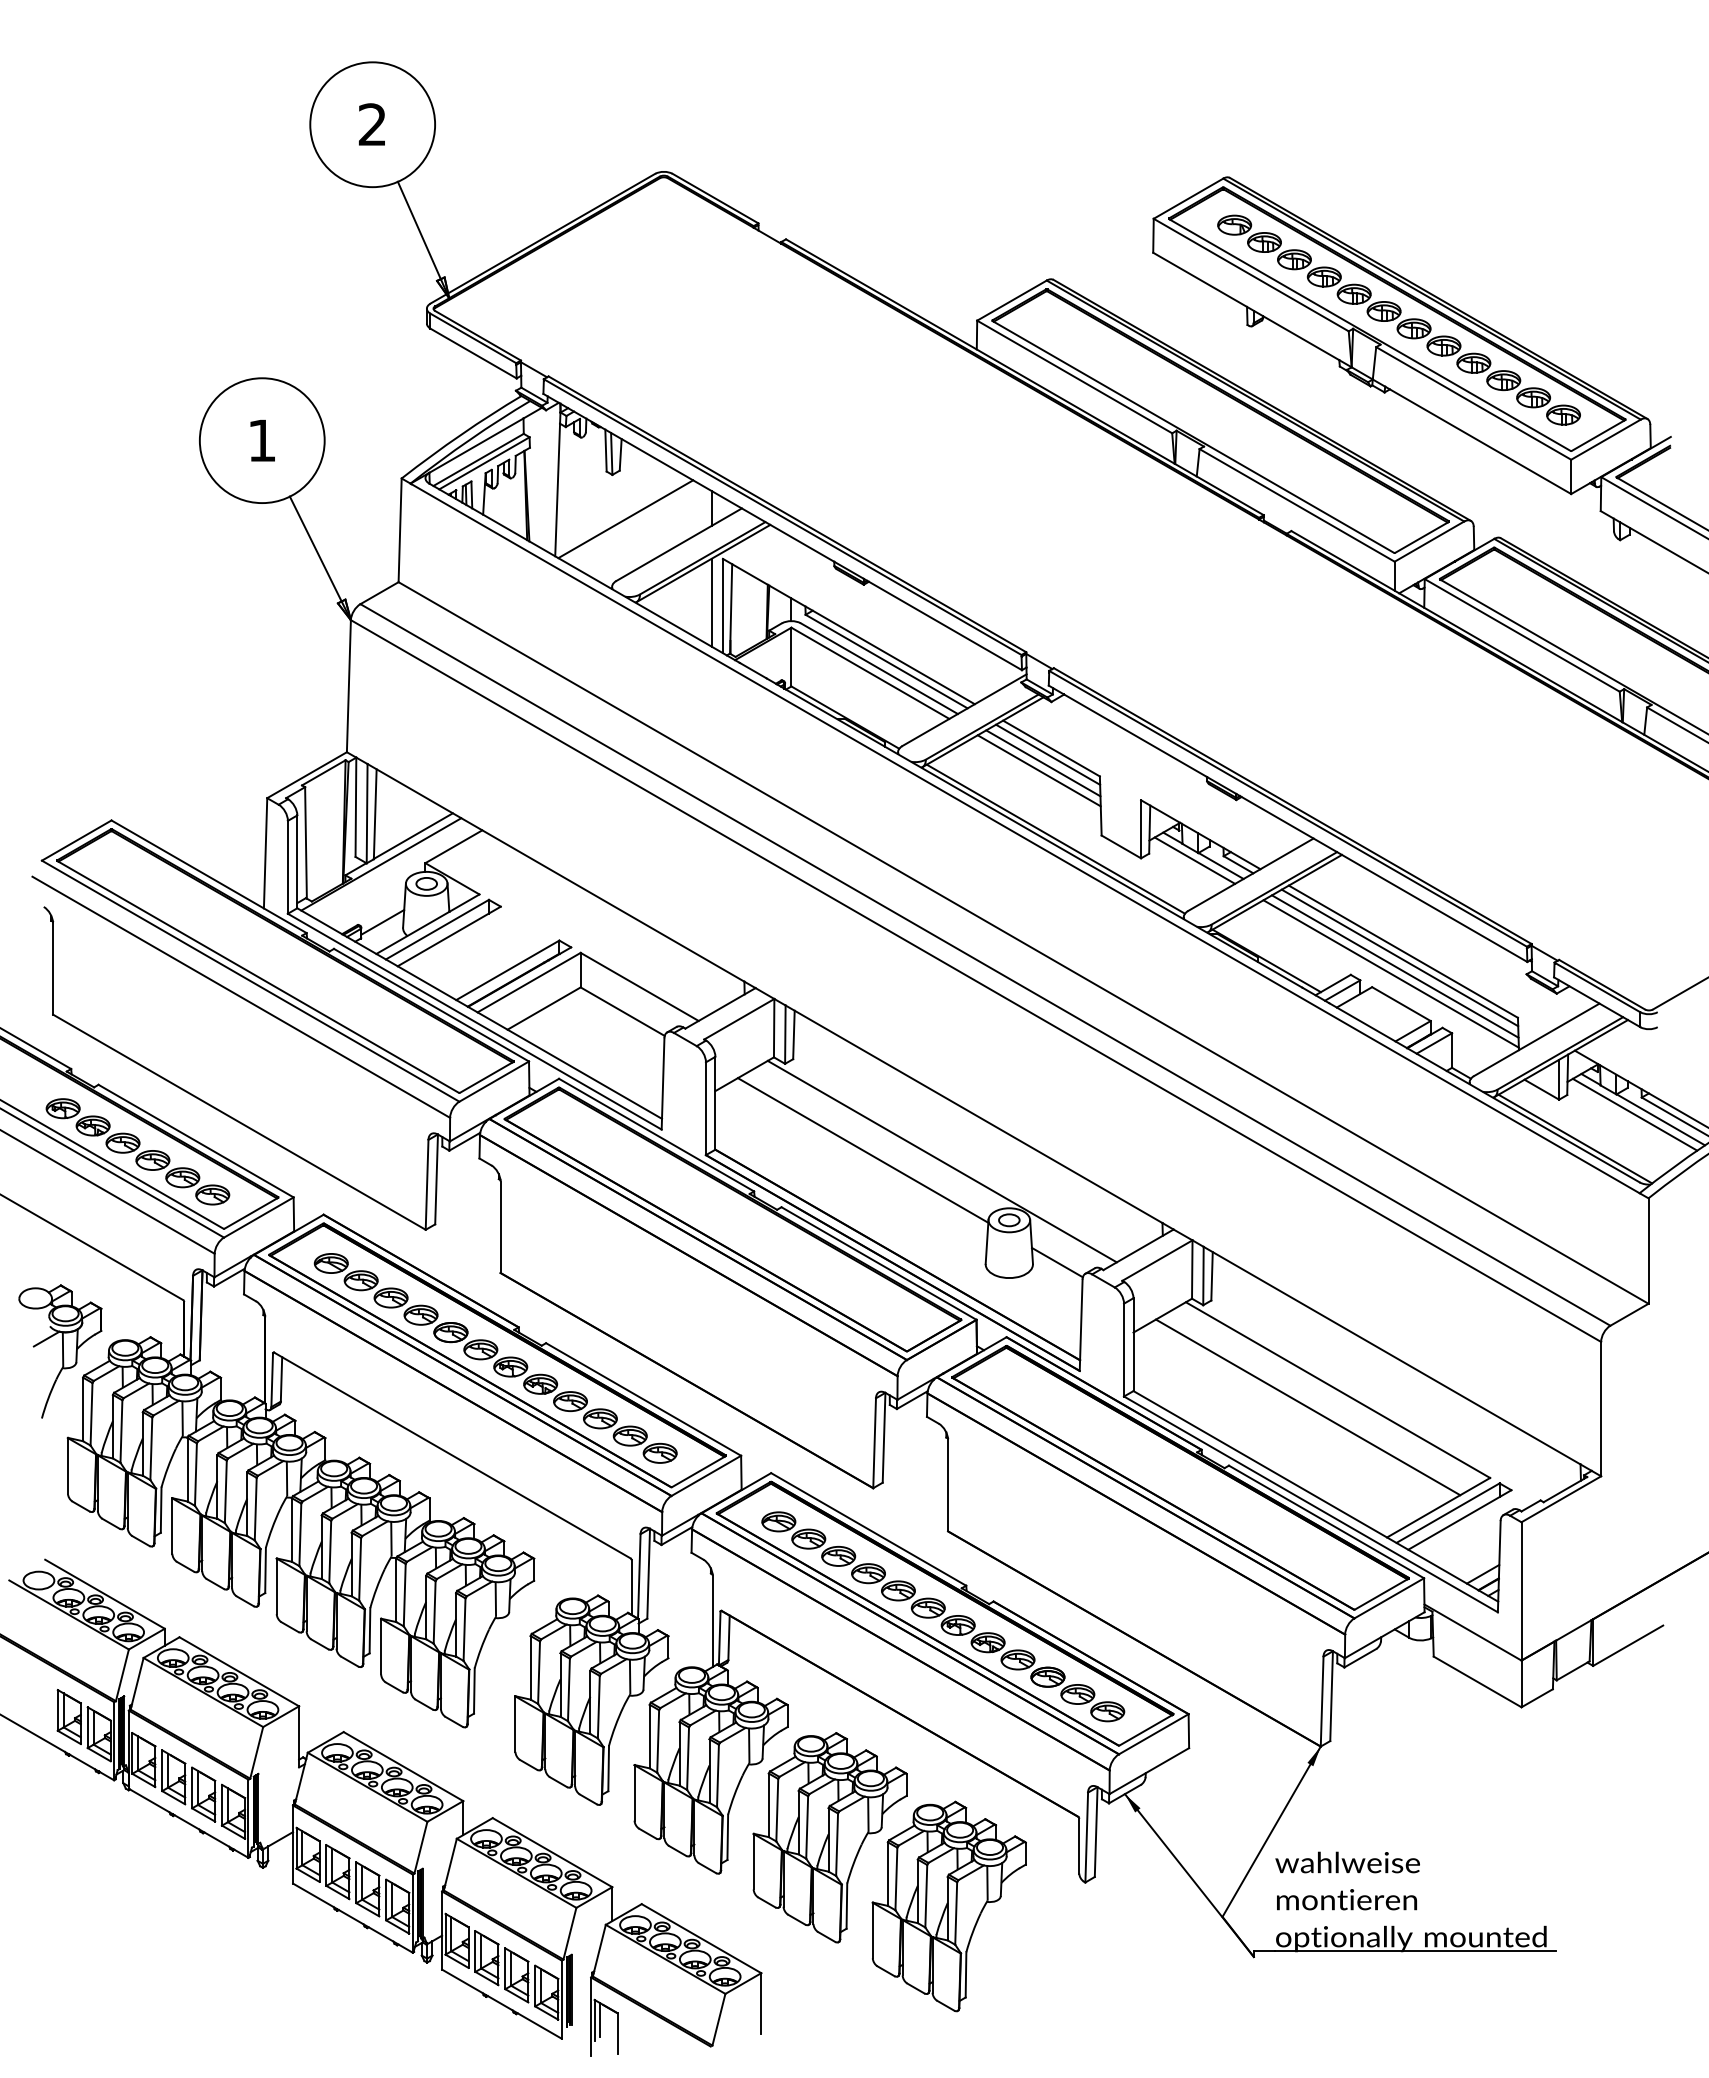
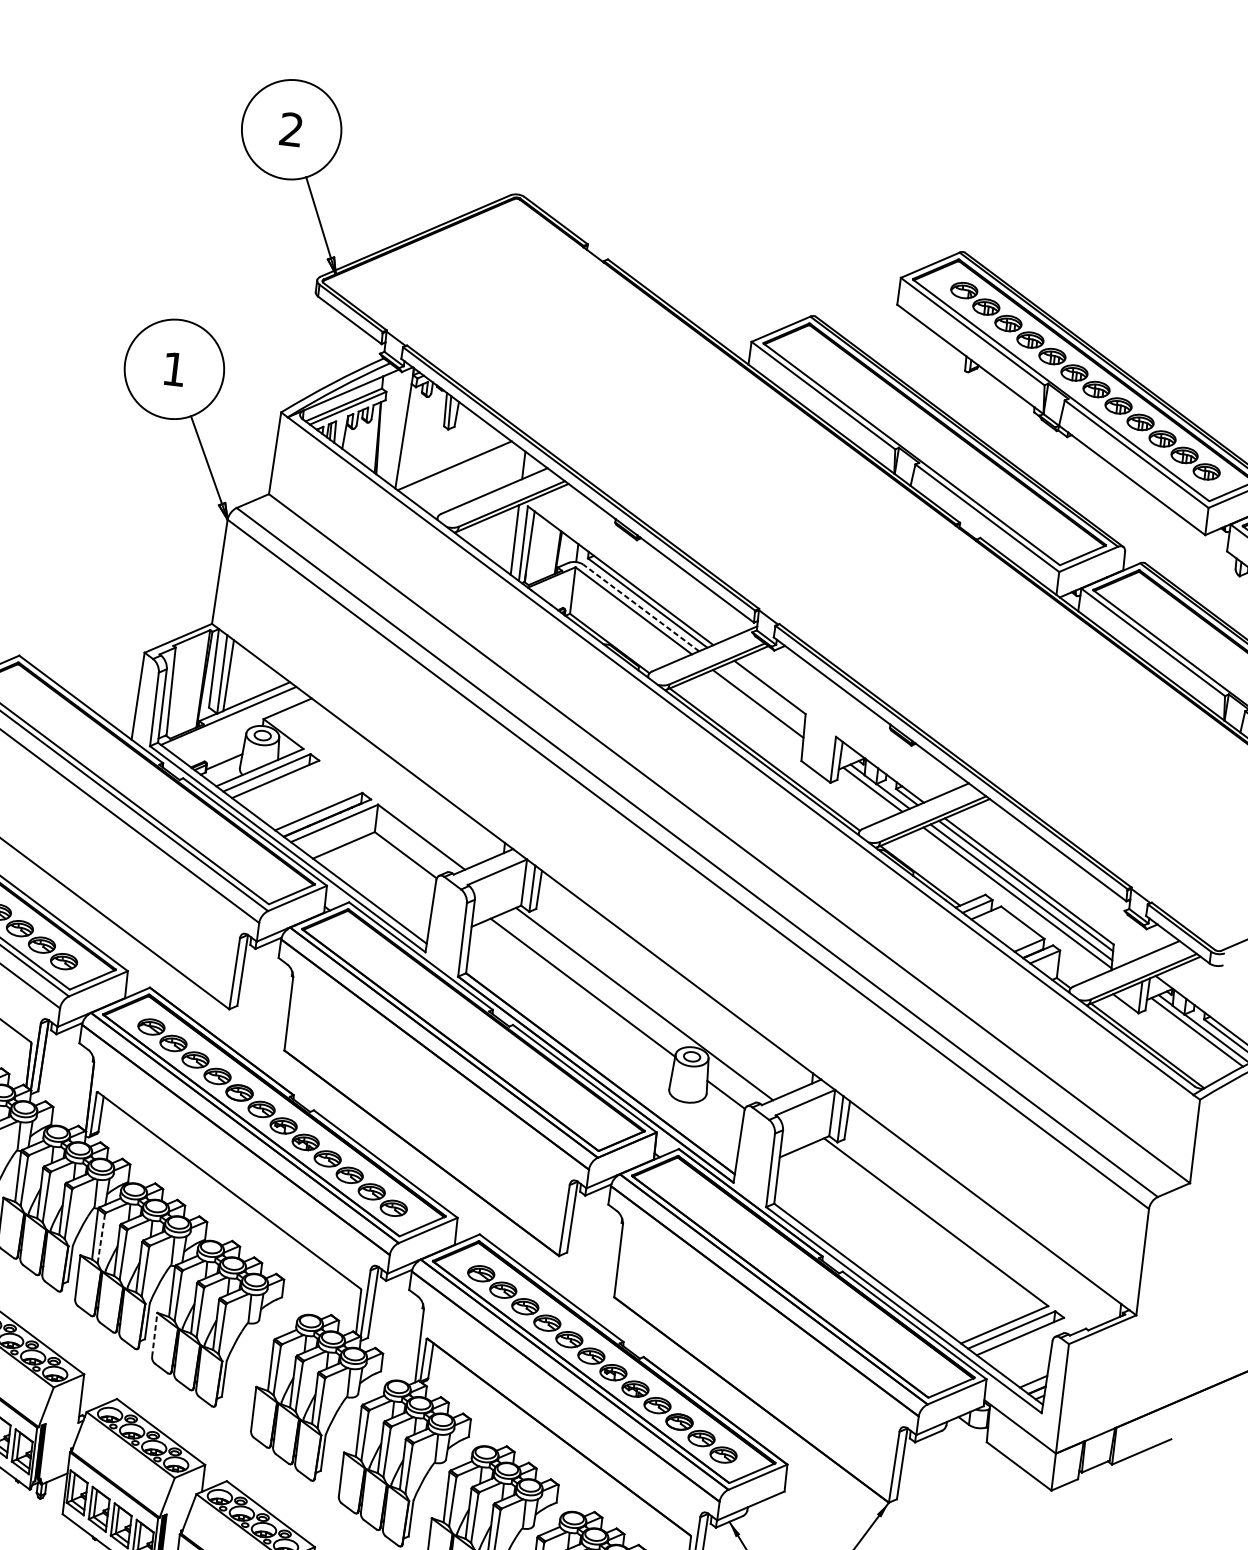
line: (879, 668) -> (641, 607), solid -> dashed
line: (1048, 754) -> (767, 691), removed
line: (1043, 763) -> (762, 698), removed
line: (1307, 1407) -> (910, 1233), removed
line: (300, 1535) -> (101, 1239), solid -> dashed
line: (381, 1646) -> (155, 1334), solid -> dashed

